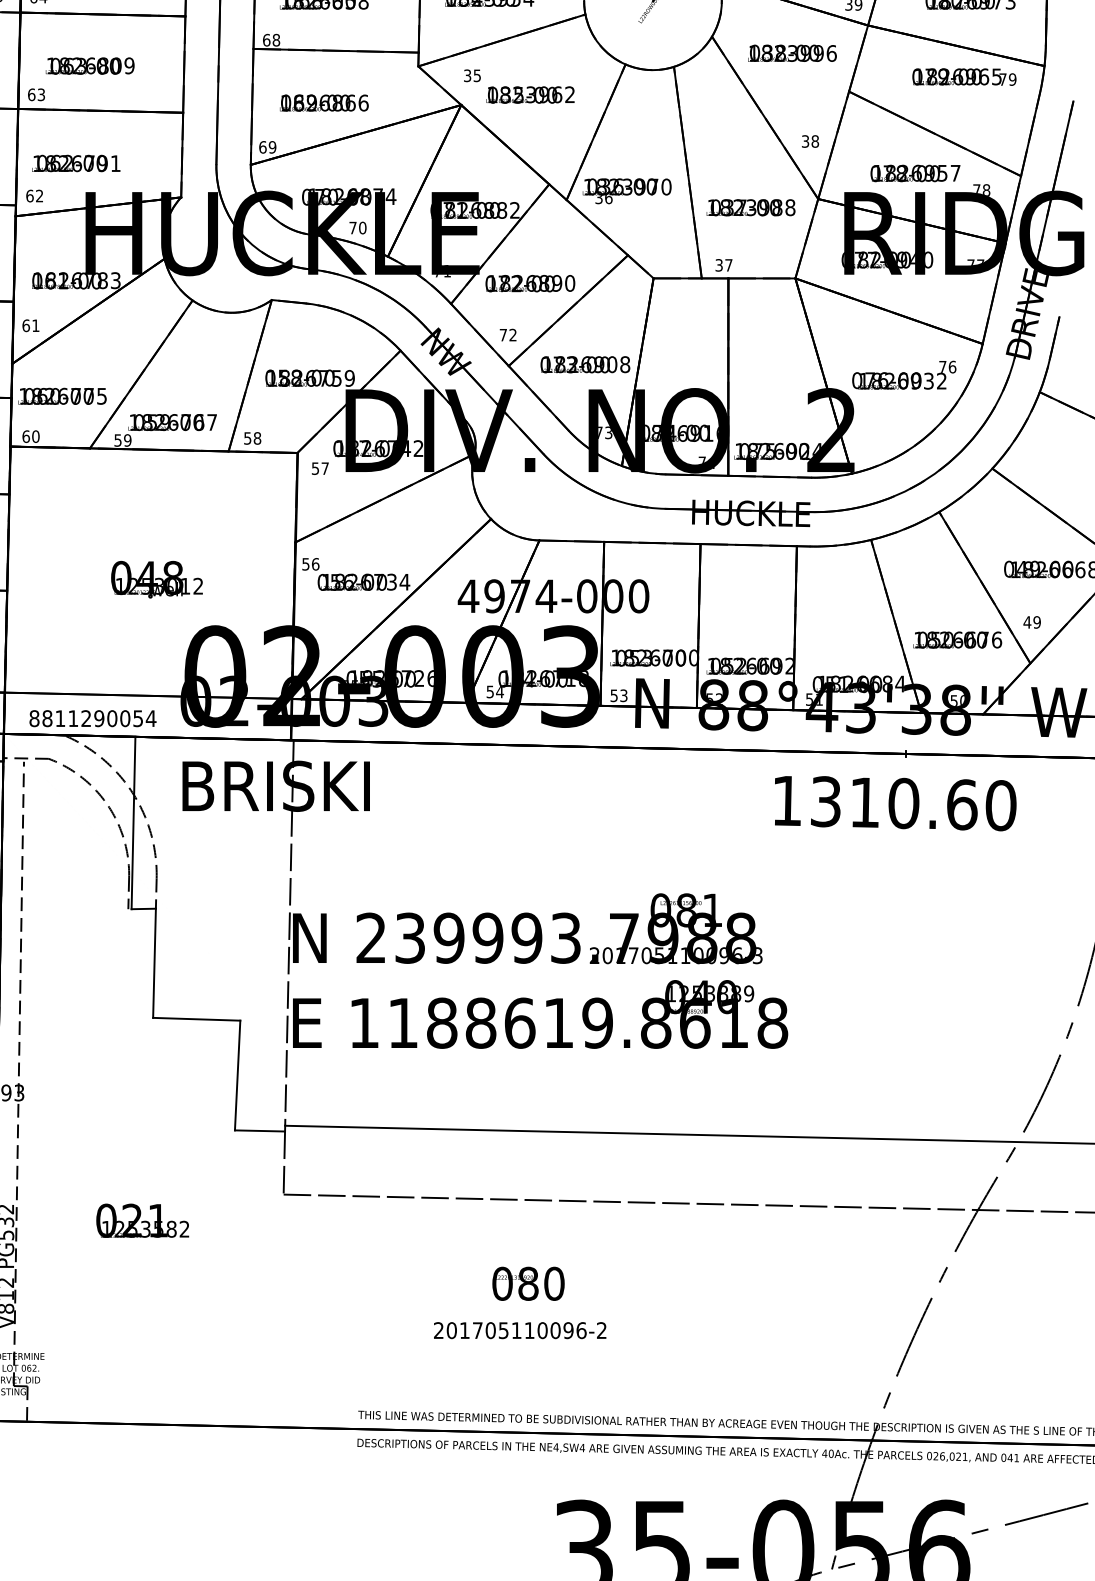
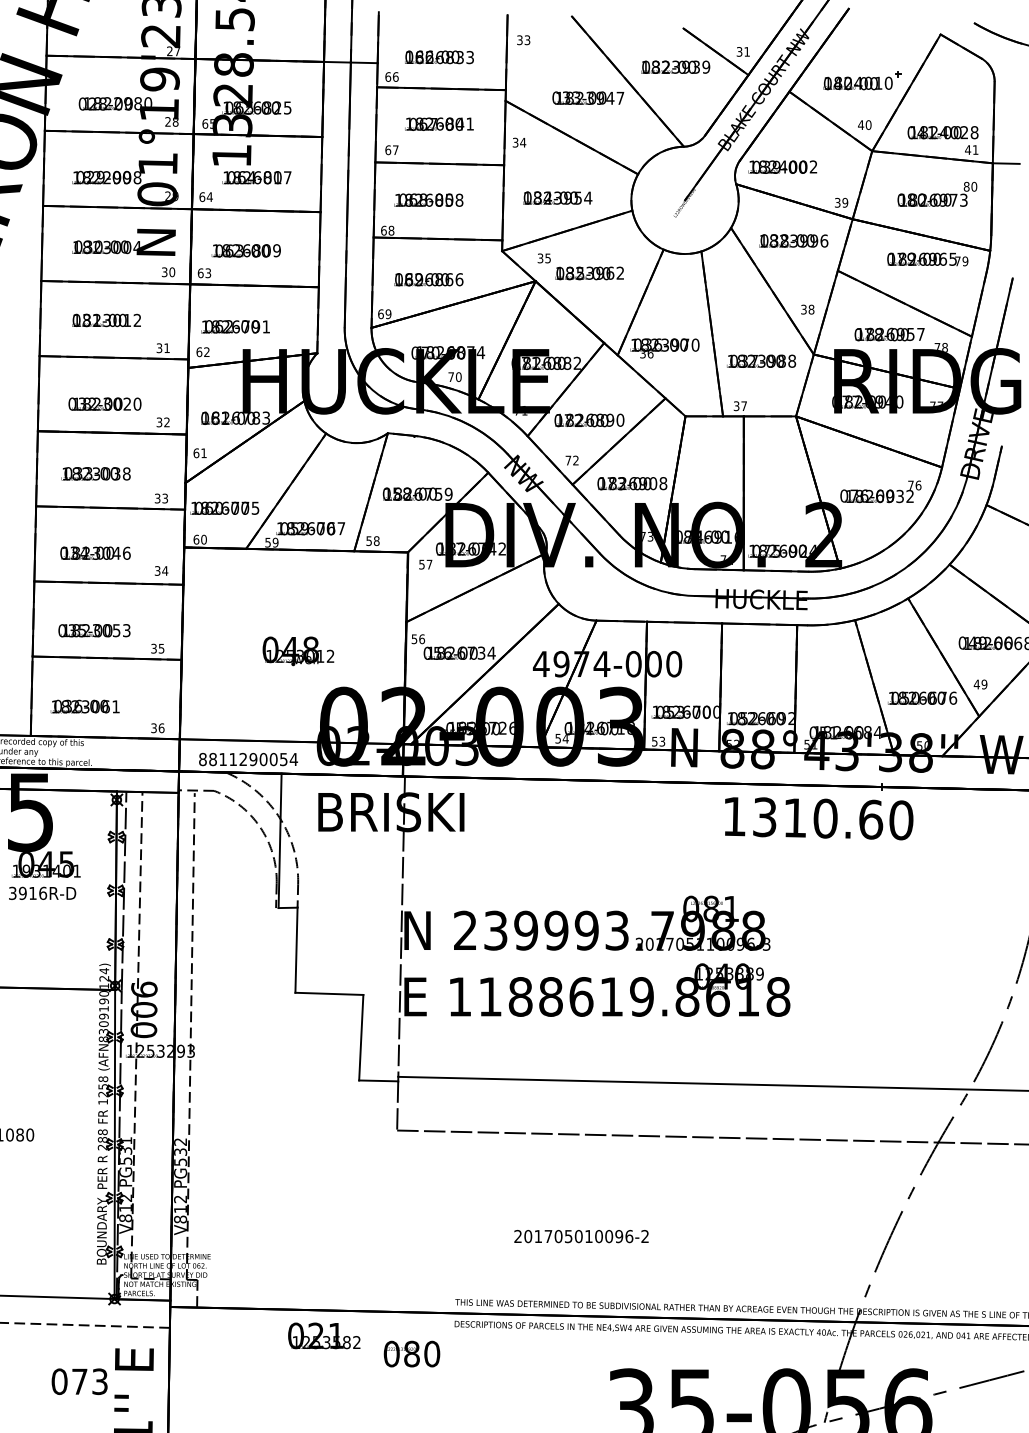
text: (896, 803) -> (819, 818), moved
text: (142, 1220) -> (324, 1335), moved
text: (527, 1283) -> (411, 1353), moved
text: (516, 1330) -> (578, 1236), 201705110096-2 -> 201705010096-2

